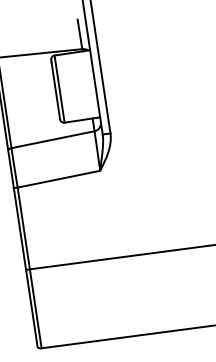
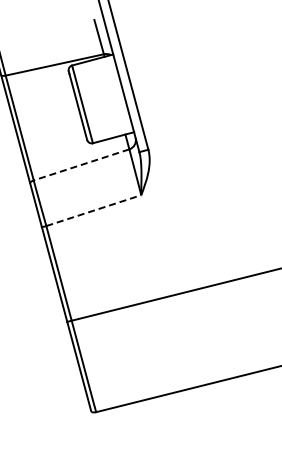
line: (52, 140) -> (81, 165), solid -> dashed
line: (58, 179) -> (93, 210), solid -> dashed

